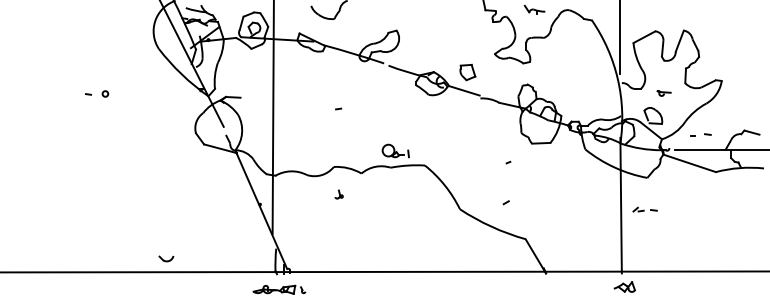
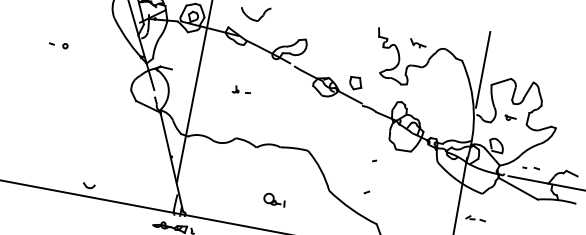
part: (663, 93) -> (509, 118), moved
part: (395, 150) -> (274, 199), moved
part: (338, 194) -> (235, 89), moved

